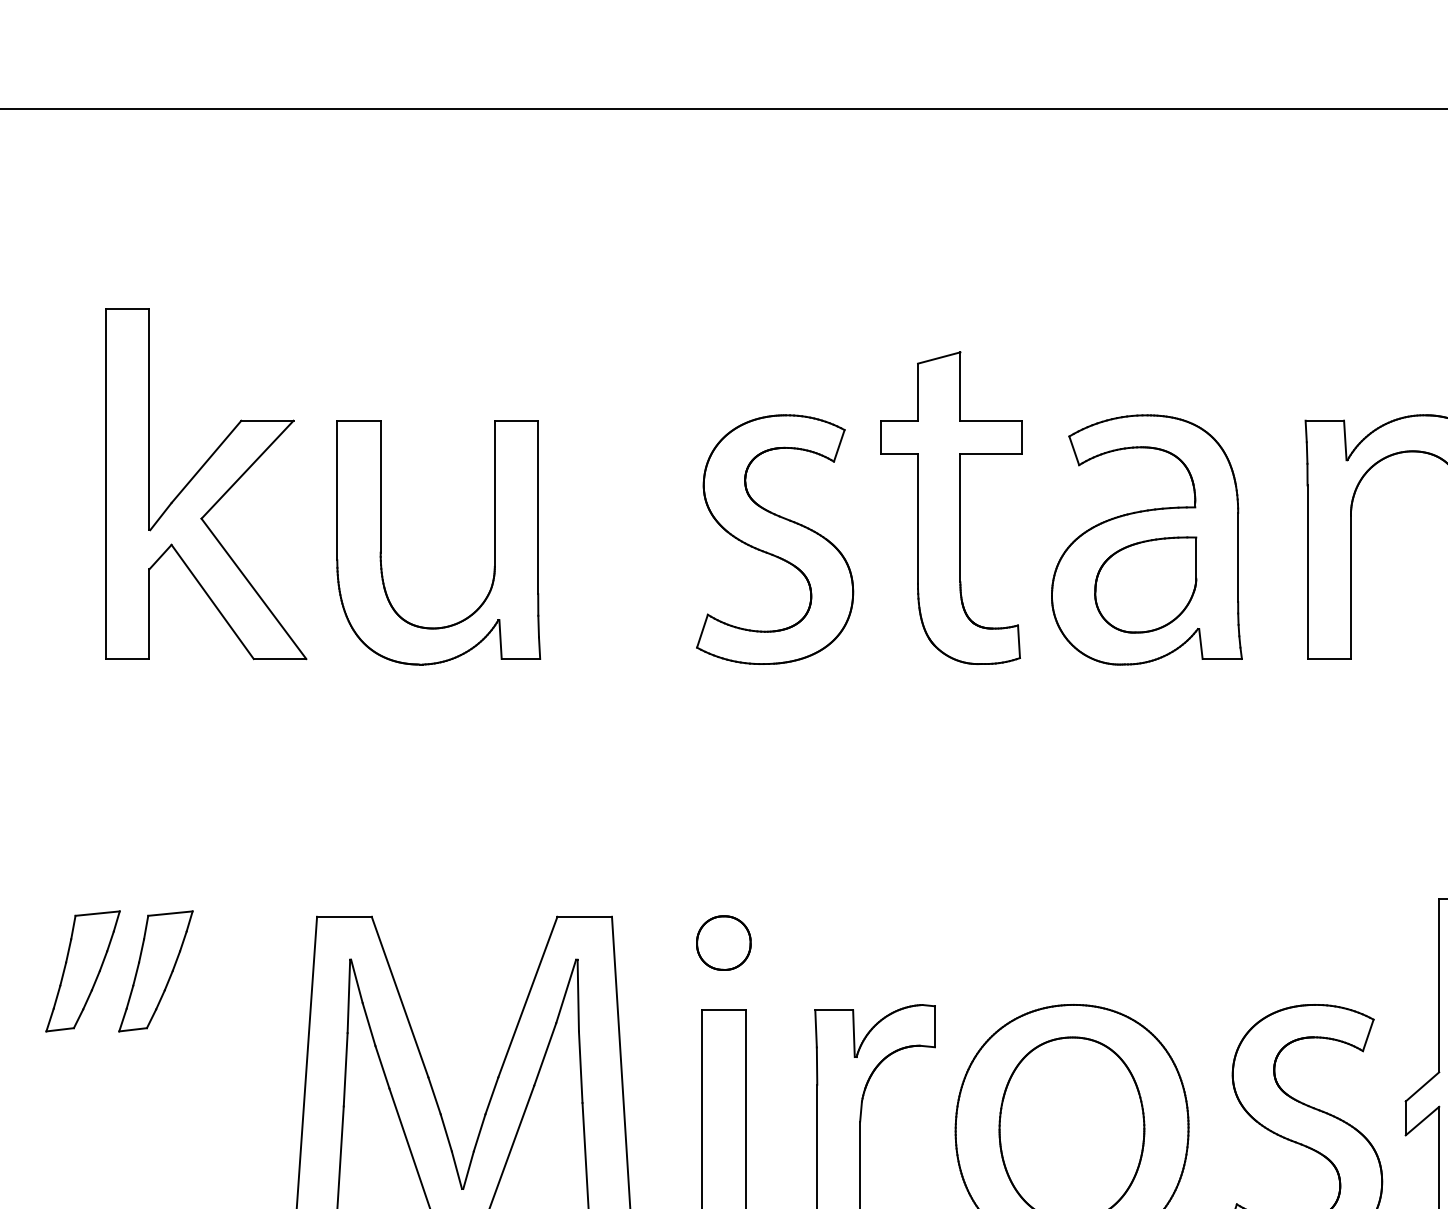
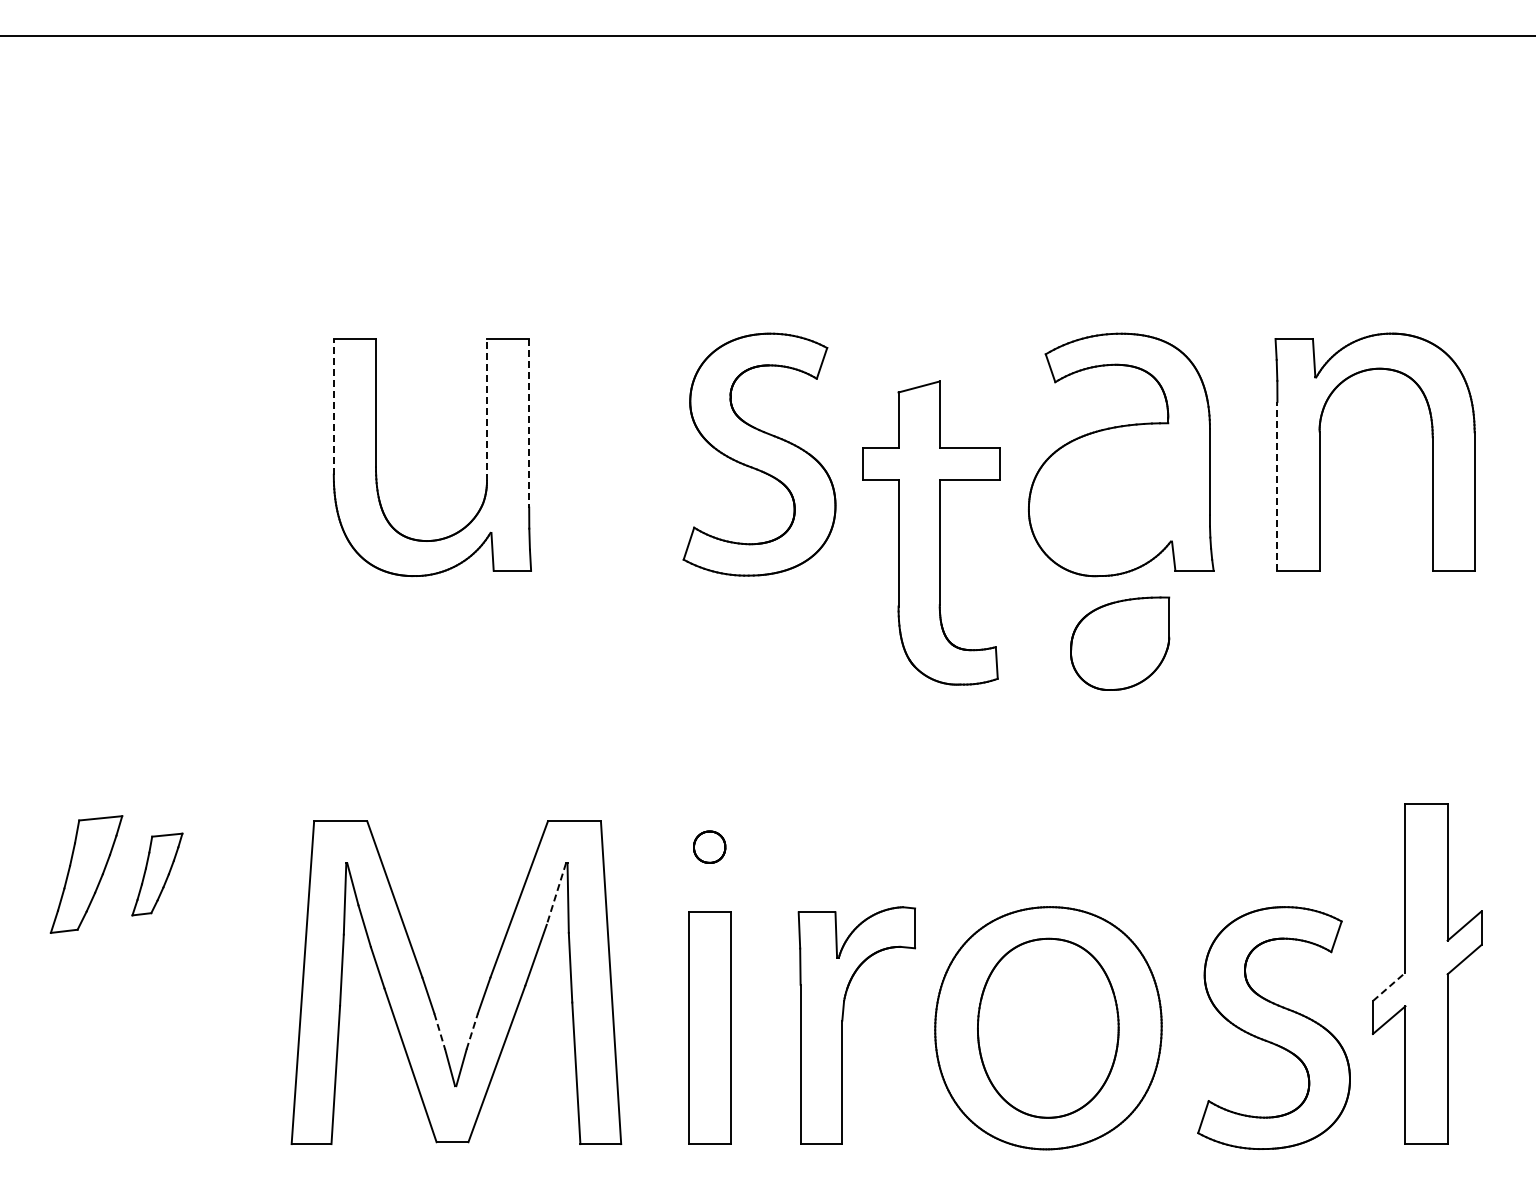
part: (206, 483) -> (206, 400), removed
line: (336, 490) -> (333, 406), solid -> dashed
line: (495, 493) -> (487, 409), solid -> dashed
line: (538, 507) -> (529, 423), solid -> dashed
part: (951, 507) -> (931, 532), moved
line: (1307, 571) -> (1277, 485), solid -> dashed
part: (1146, 584) -> (1120, 643), moved
part: (723, 943) -> (709, 847), size x0.6
part: (156, 971) -> (157, 874), size x0.7
line: (566, 991) -> (556, 894), solid -> dashed
line: (1422, 1086) -> (1389, 986), solid -> dashed
line: (445, 1132) -> (439, 1031), solid -> dashed
line: (479, 1132) -> (472, 1031), solid -> dashed

